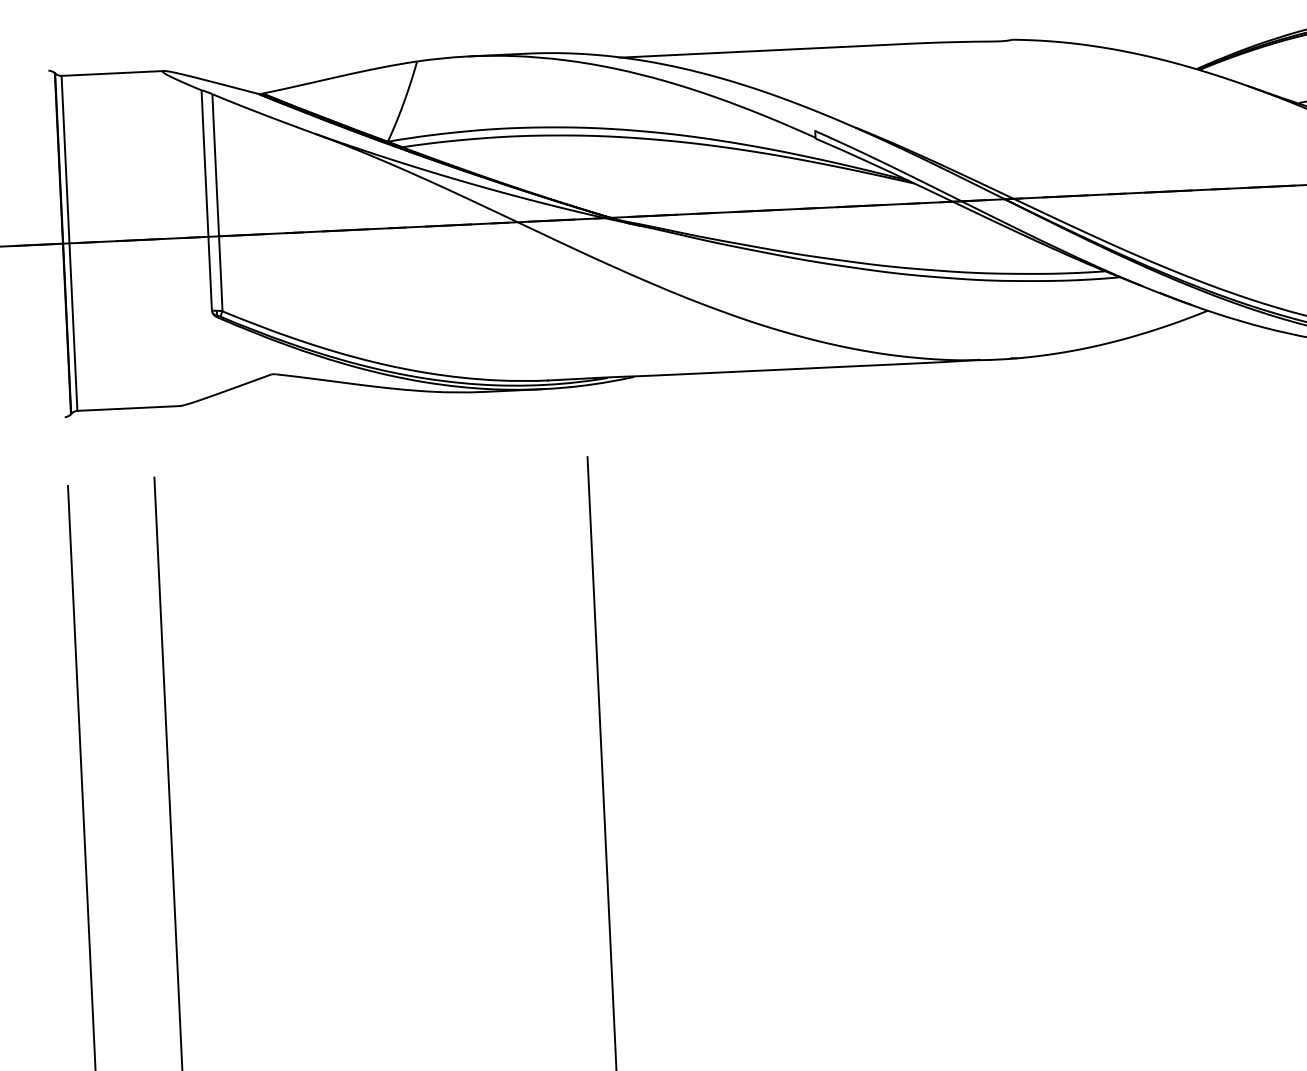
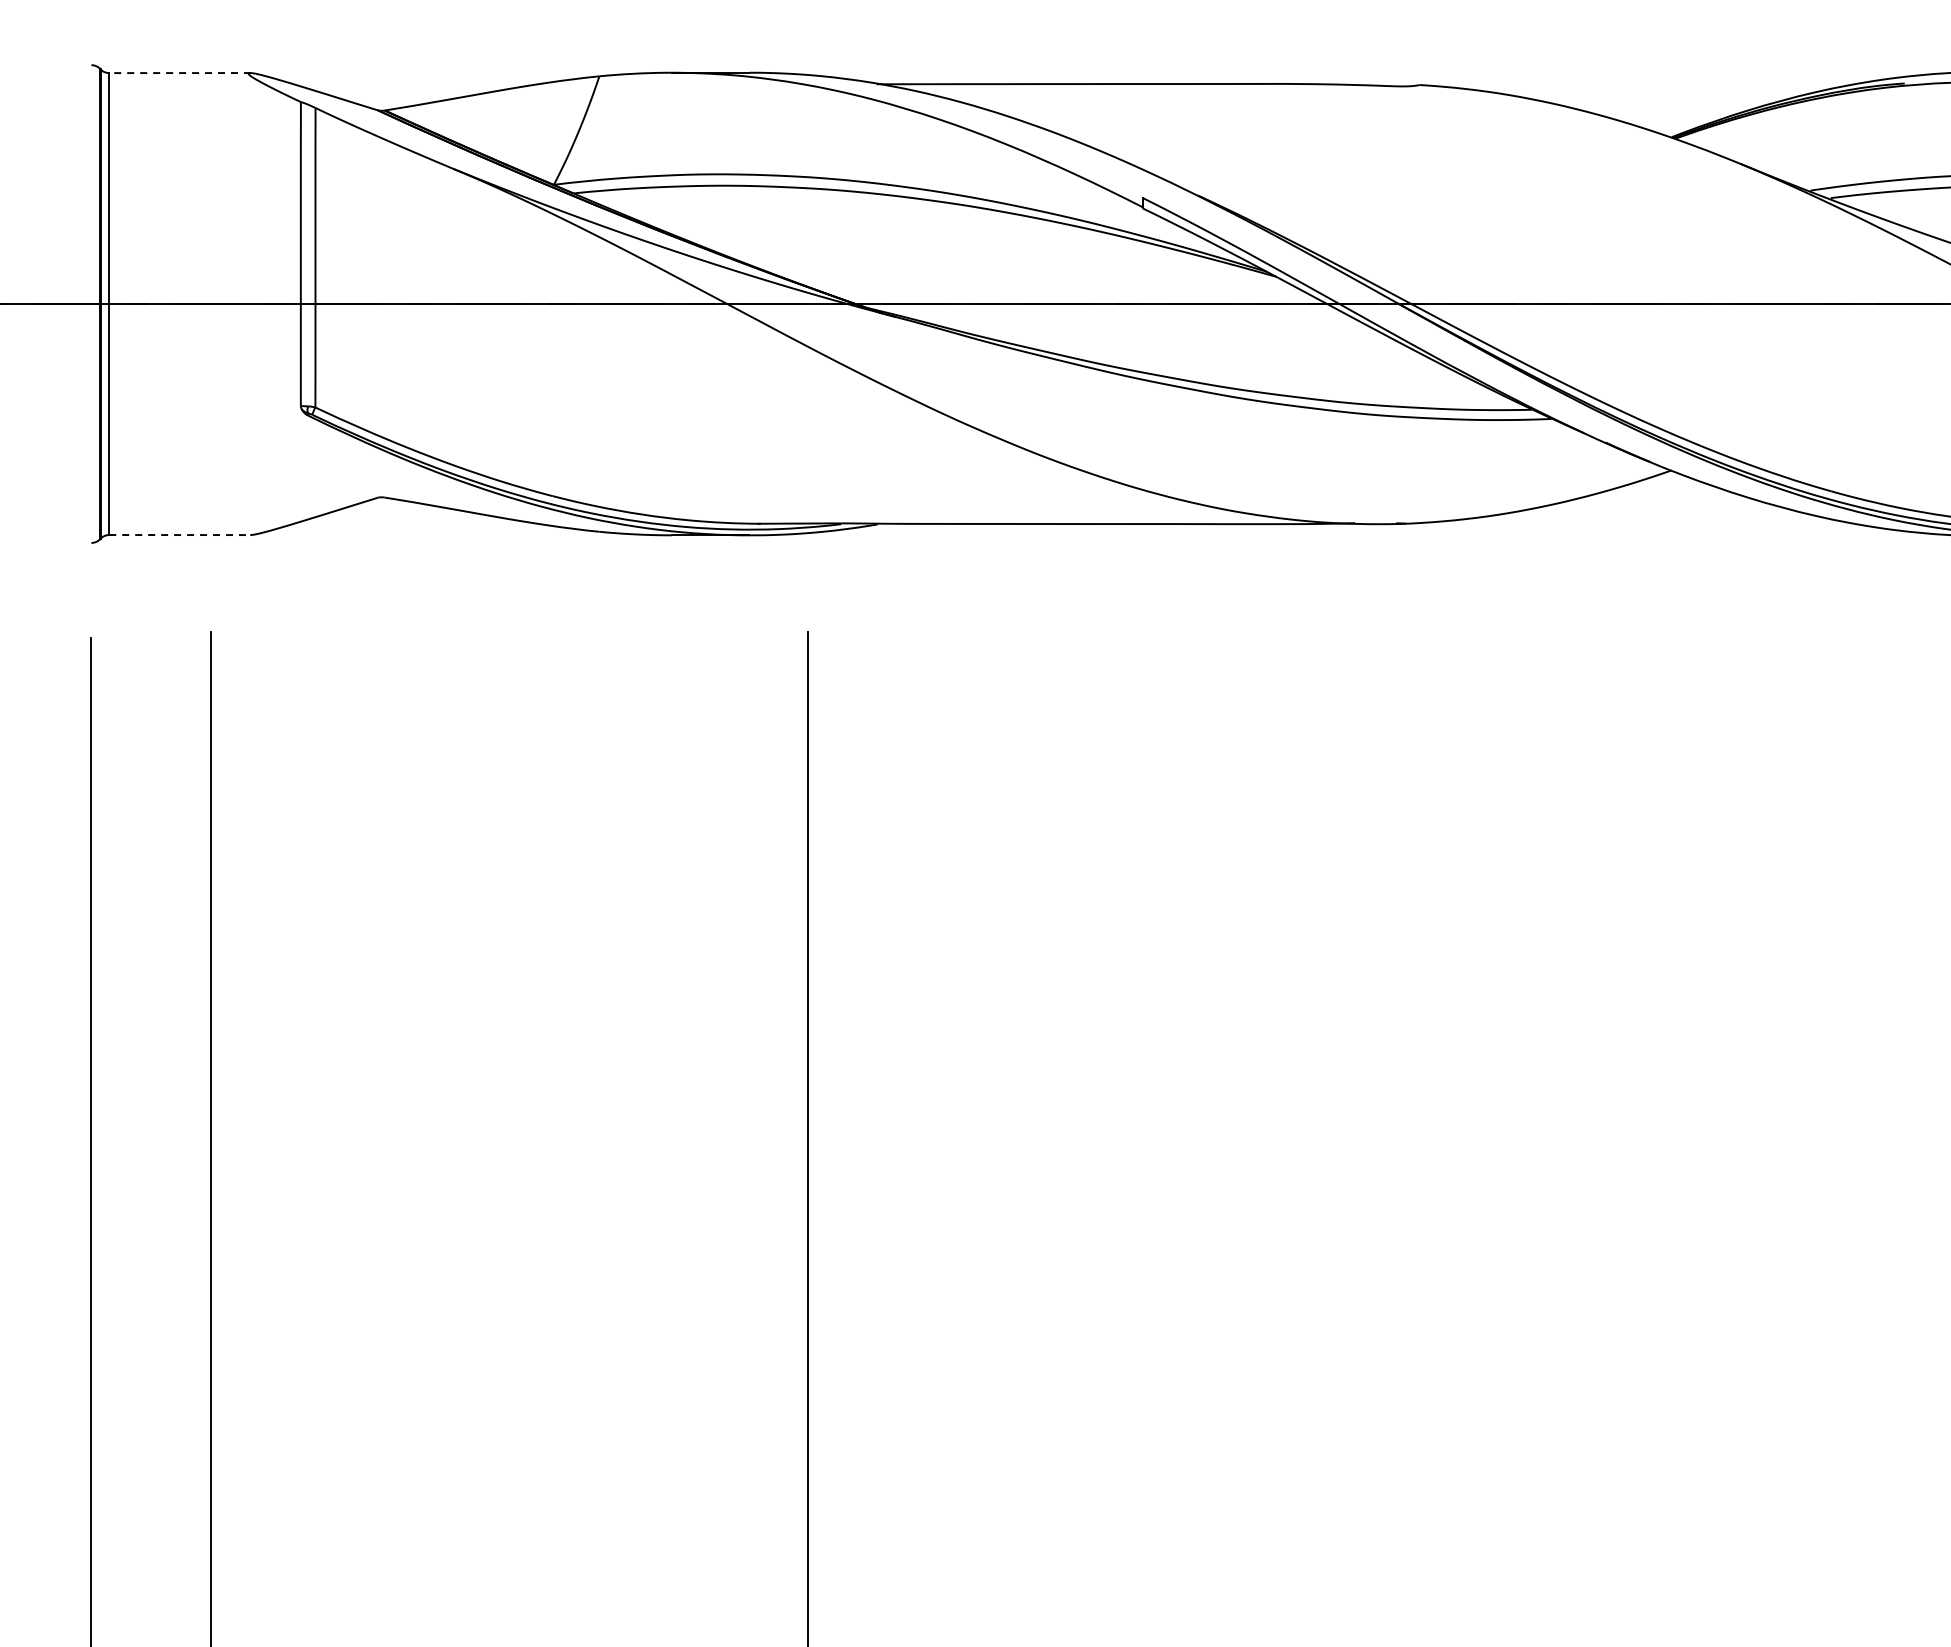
line: (113, 73) -> (180, 73), solid -> dashed
line: (129, 408) -> (180, 535), solid -> dashed

